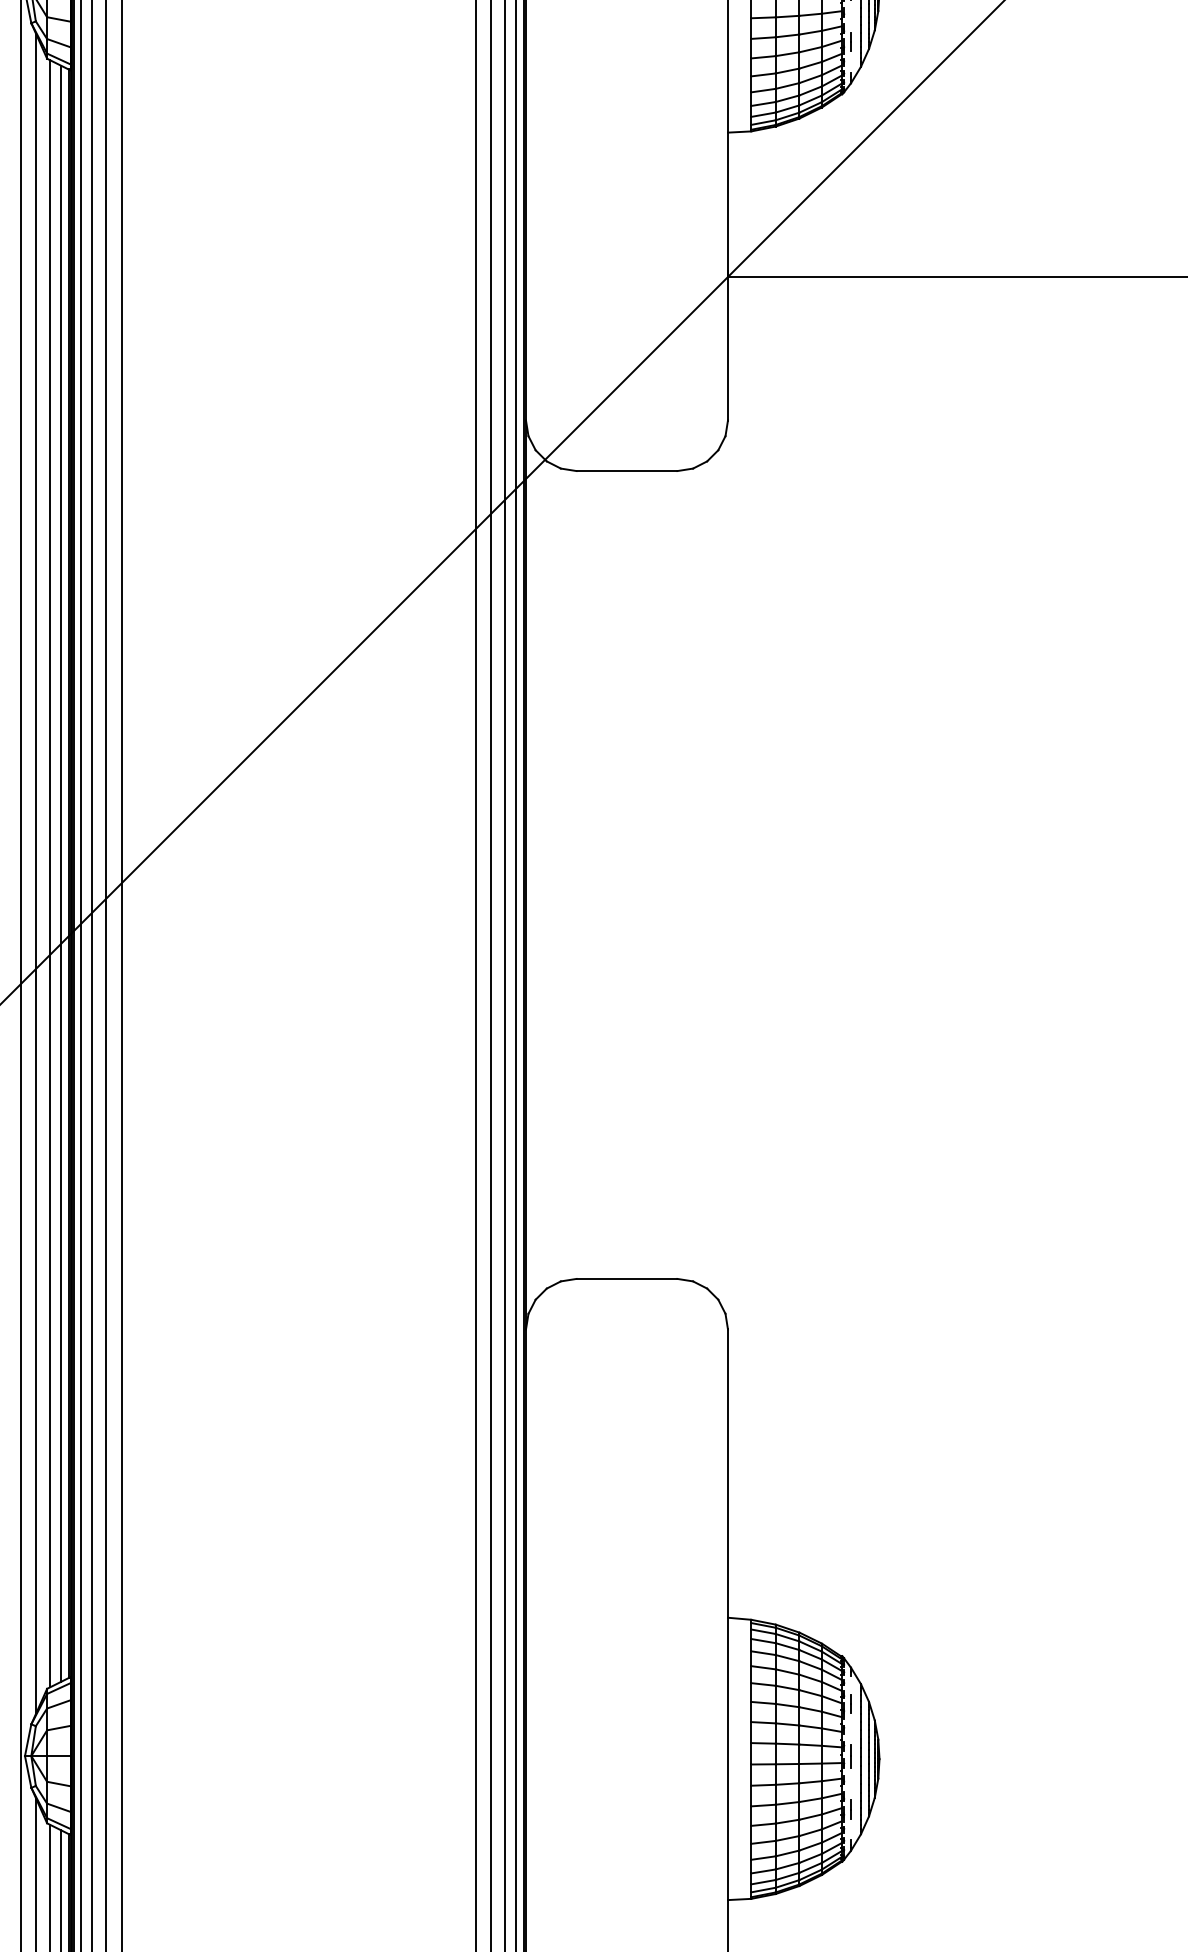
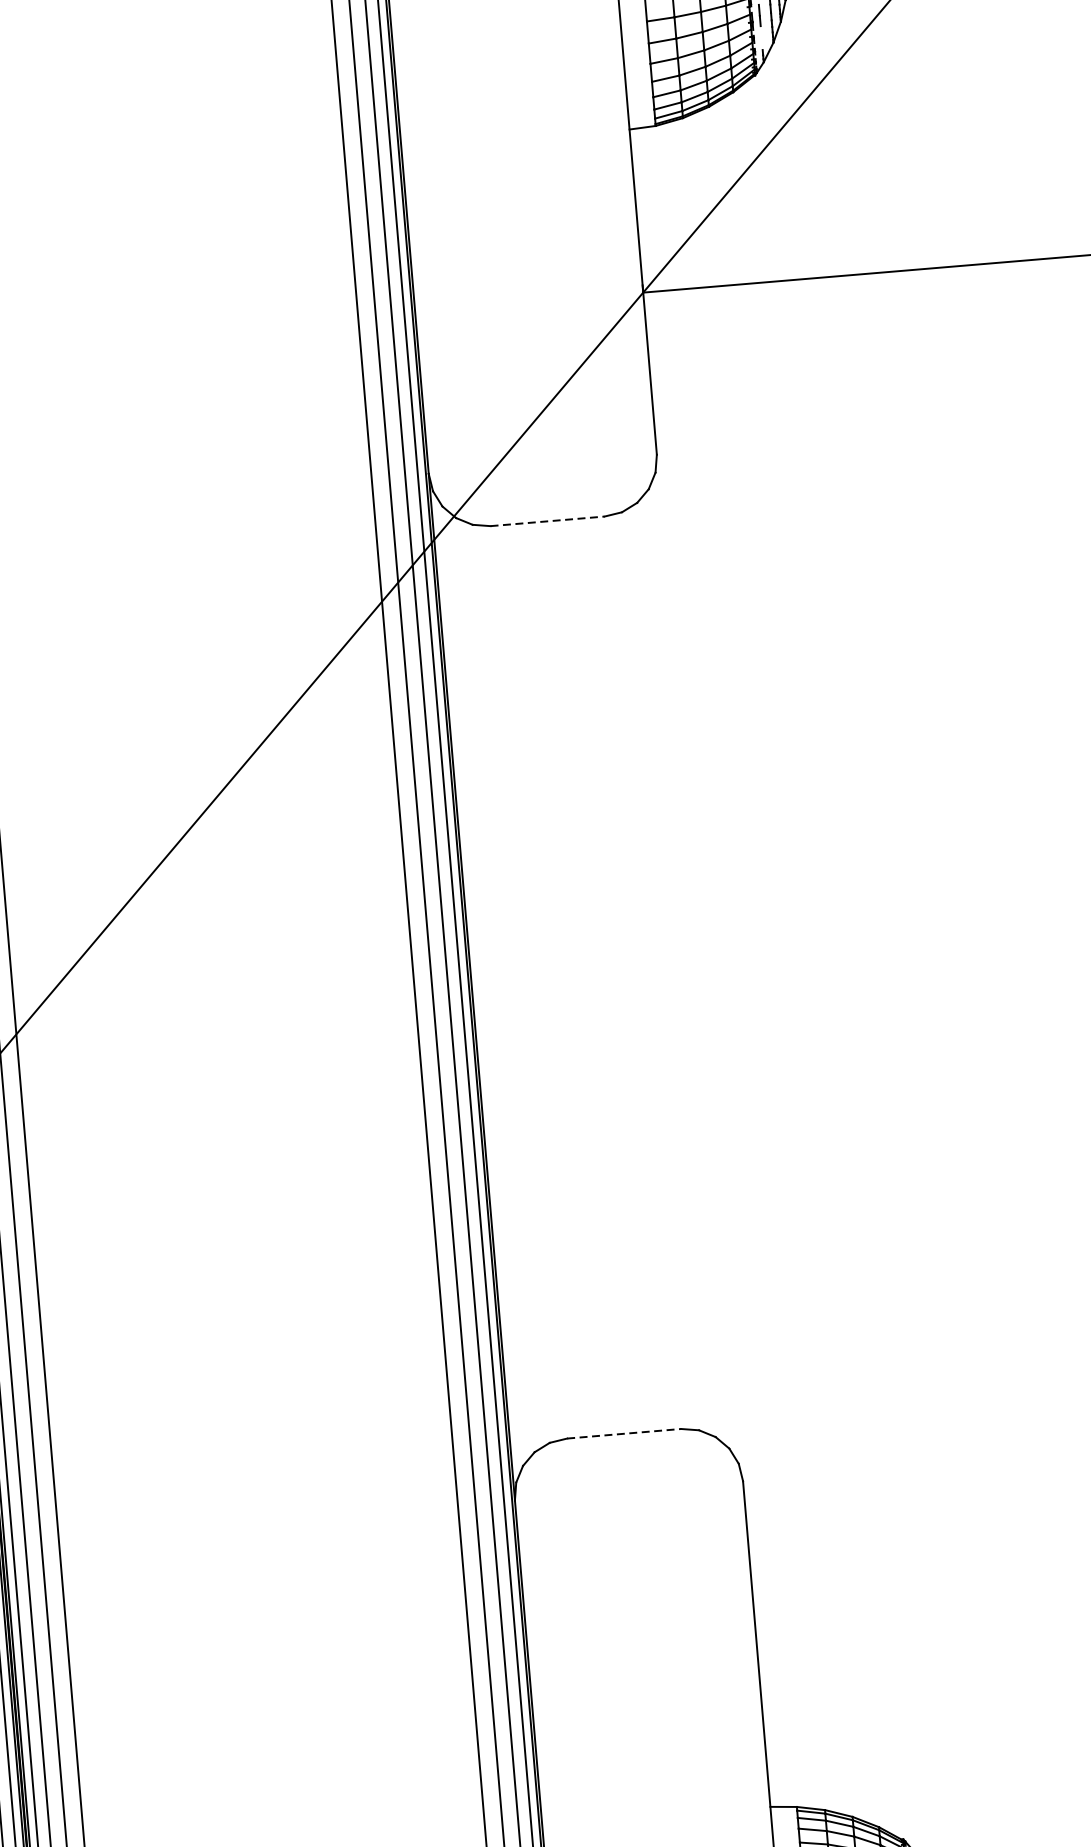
line: (627, 471) -> (548, 521), solid -> dashed
line: (627, 1278) -> (624, 1433), solid -> dashed

